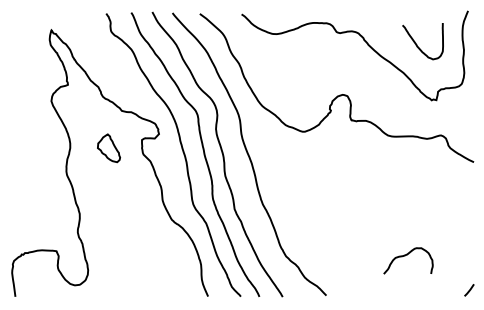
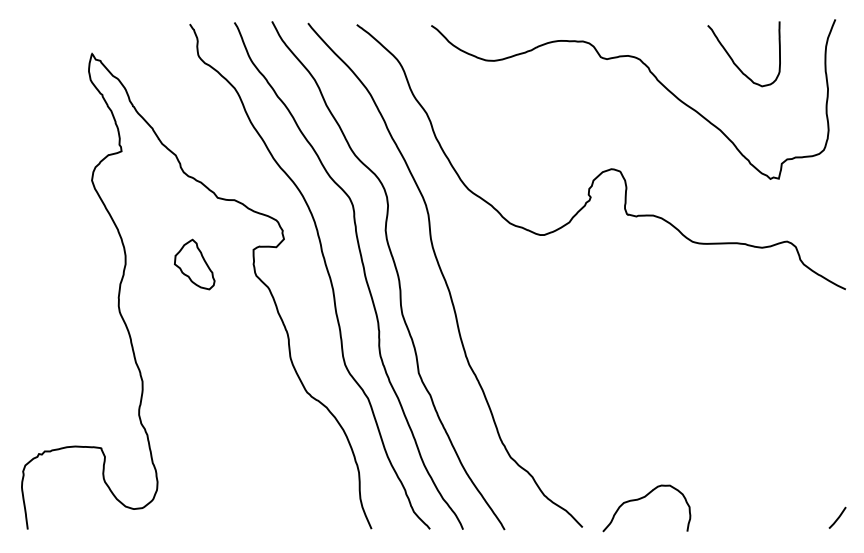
curve: (417, 44) -> (734, 59), moved
curve: (405, 256) -> (641, 500), moved

